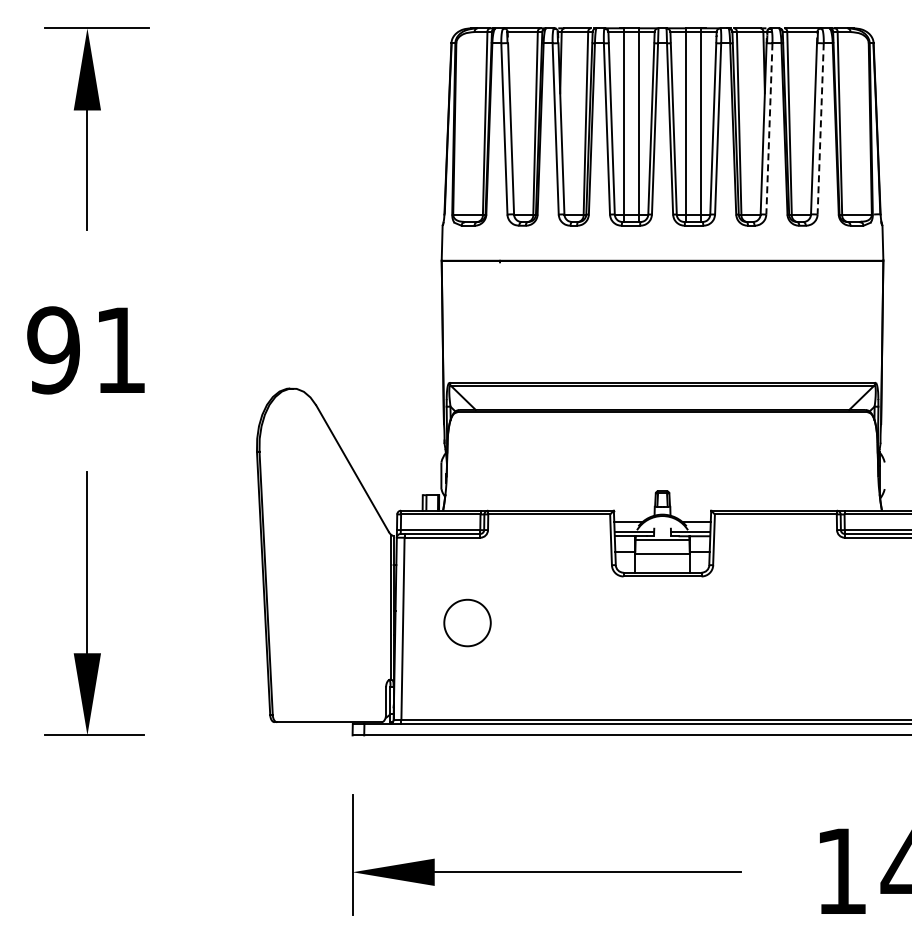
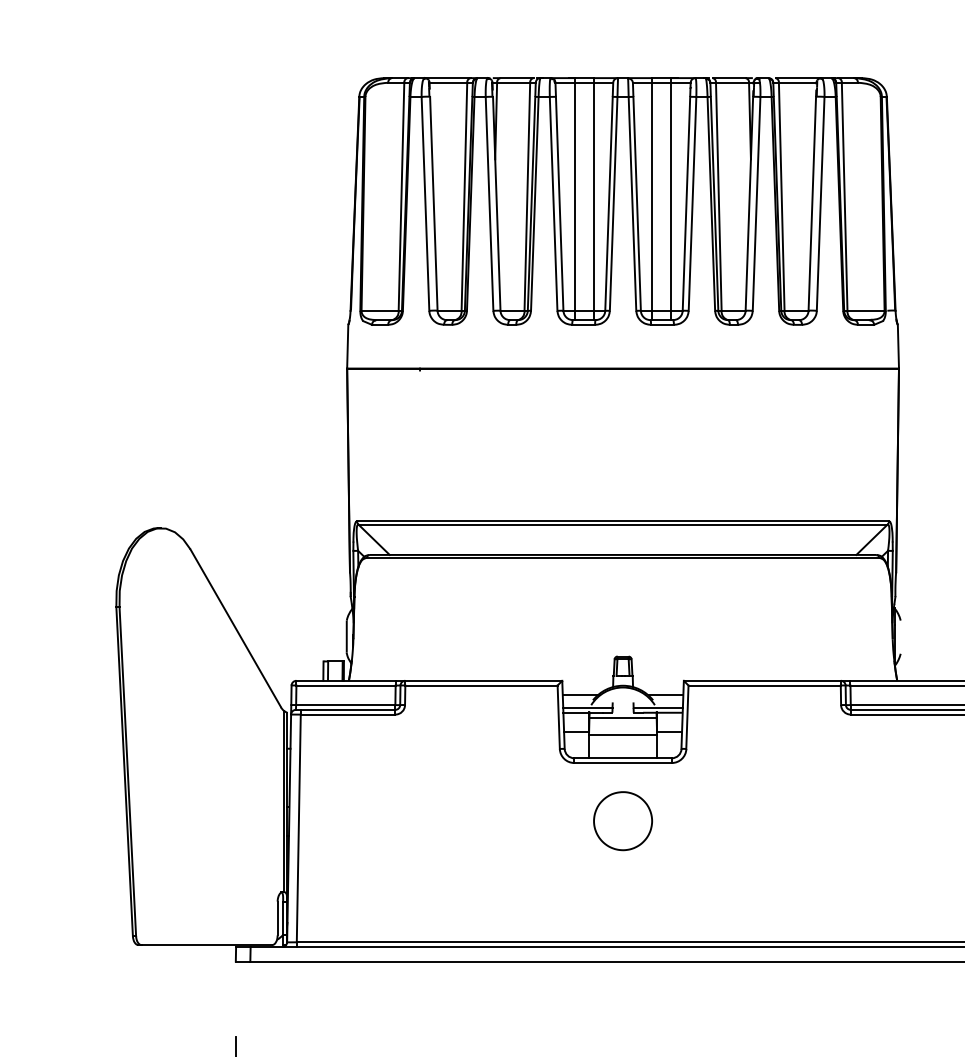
line: (769, 129) -> (756, 204), dashed -> solid
line: (820, 129) -> (820, 204), dashed -> solid
part: (467, 622) -> (623, 820), moved

